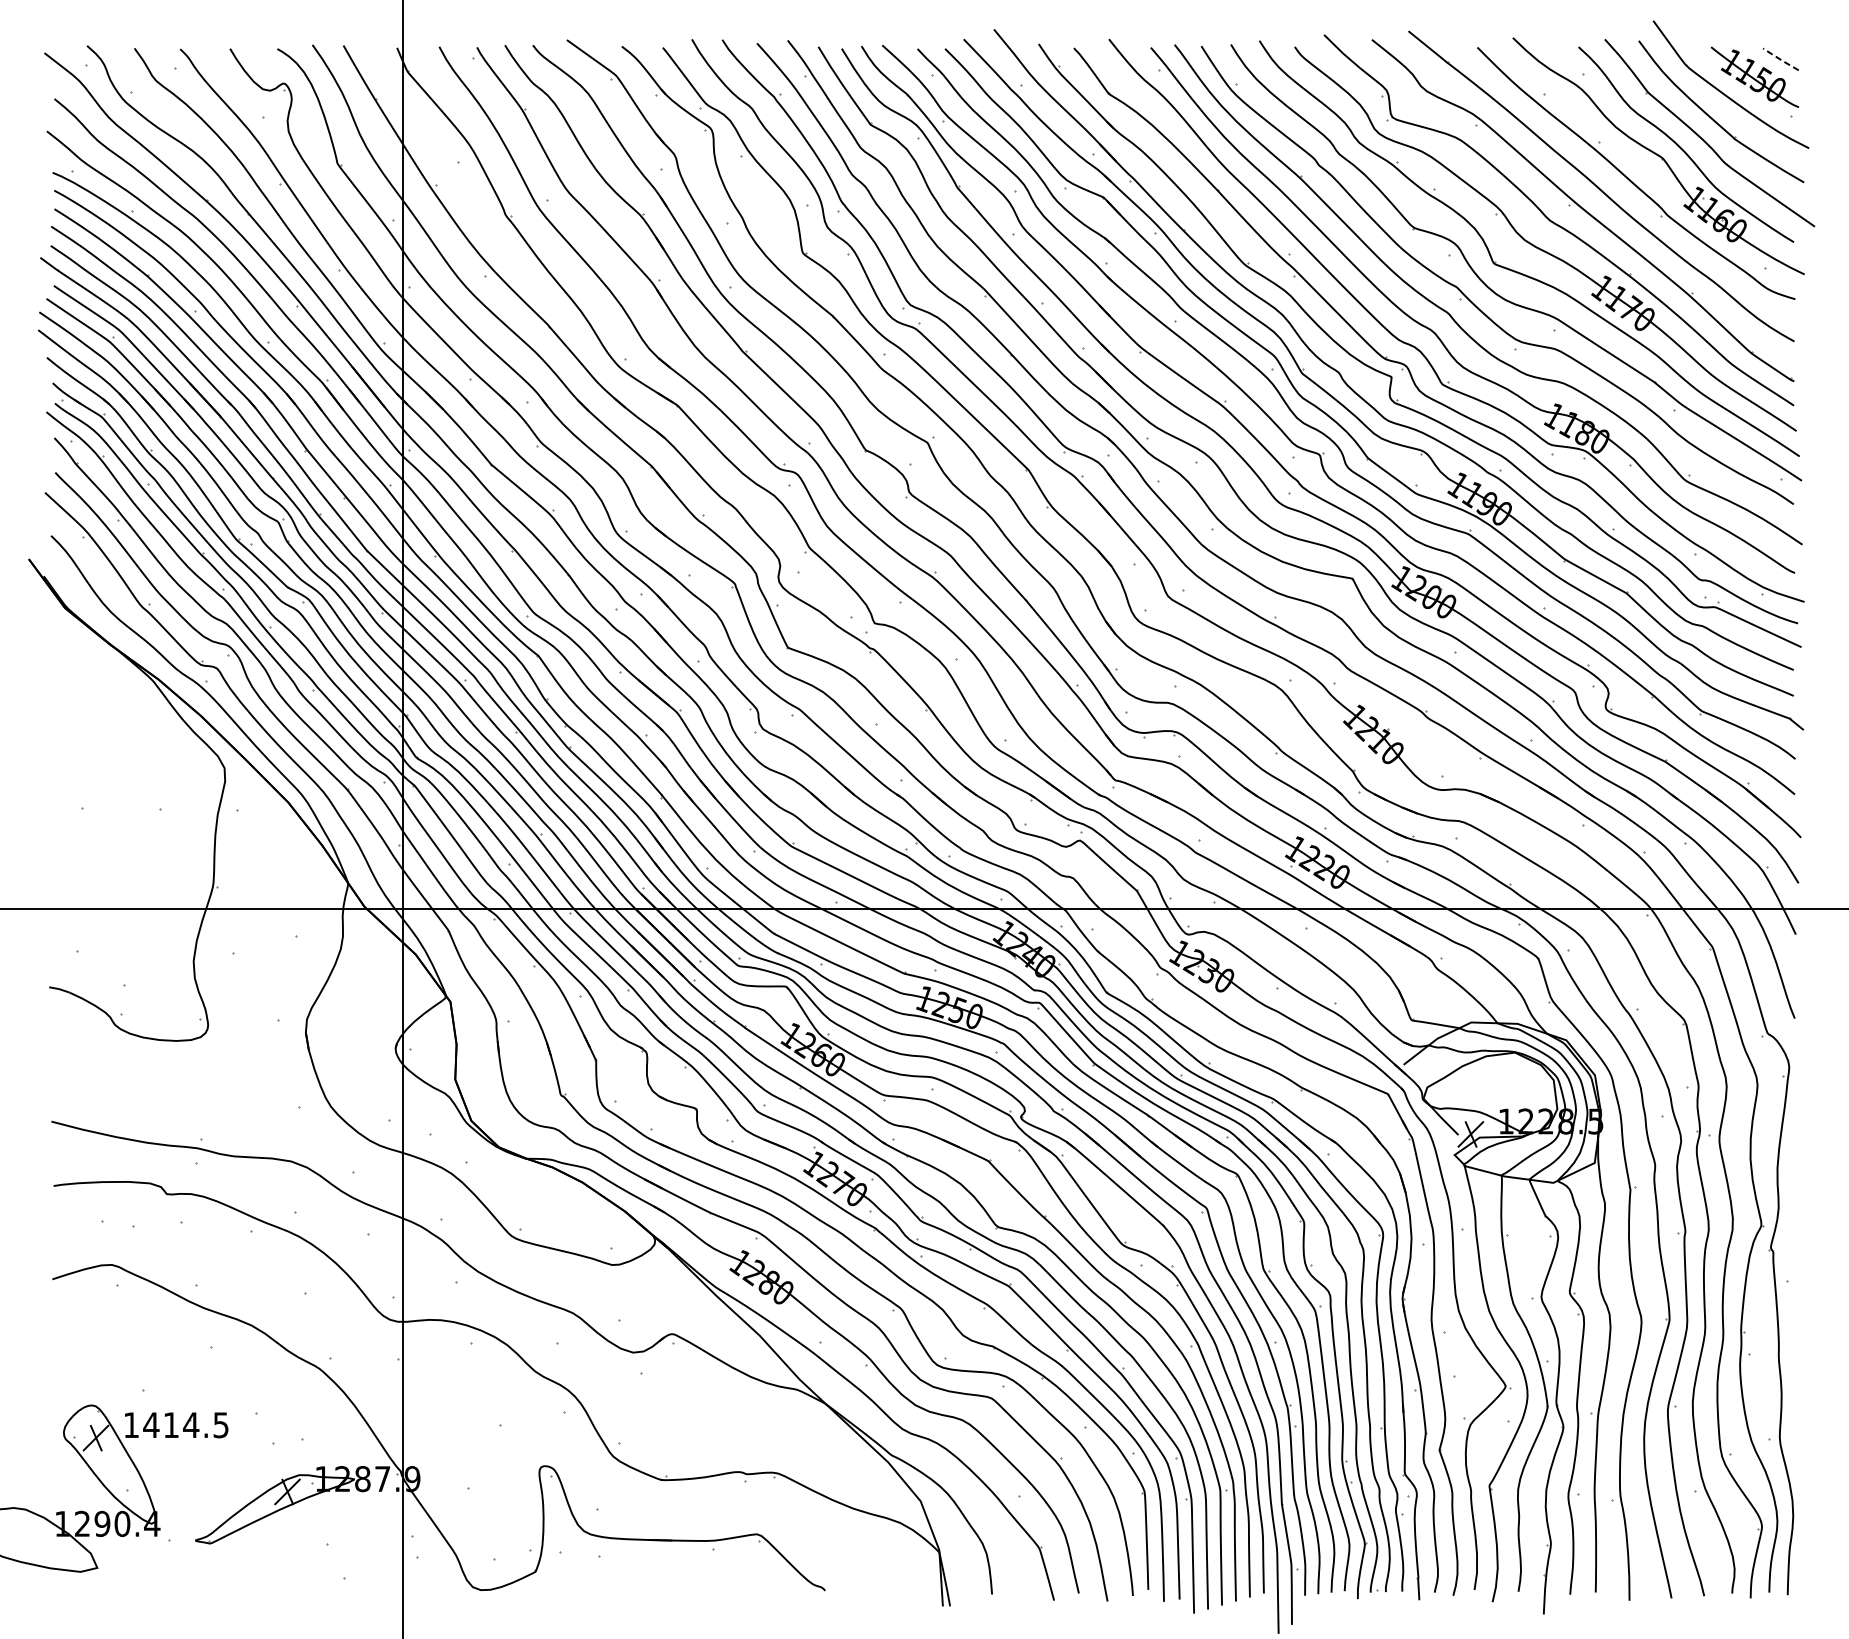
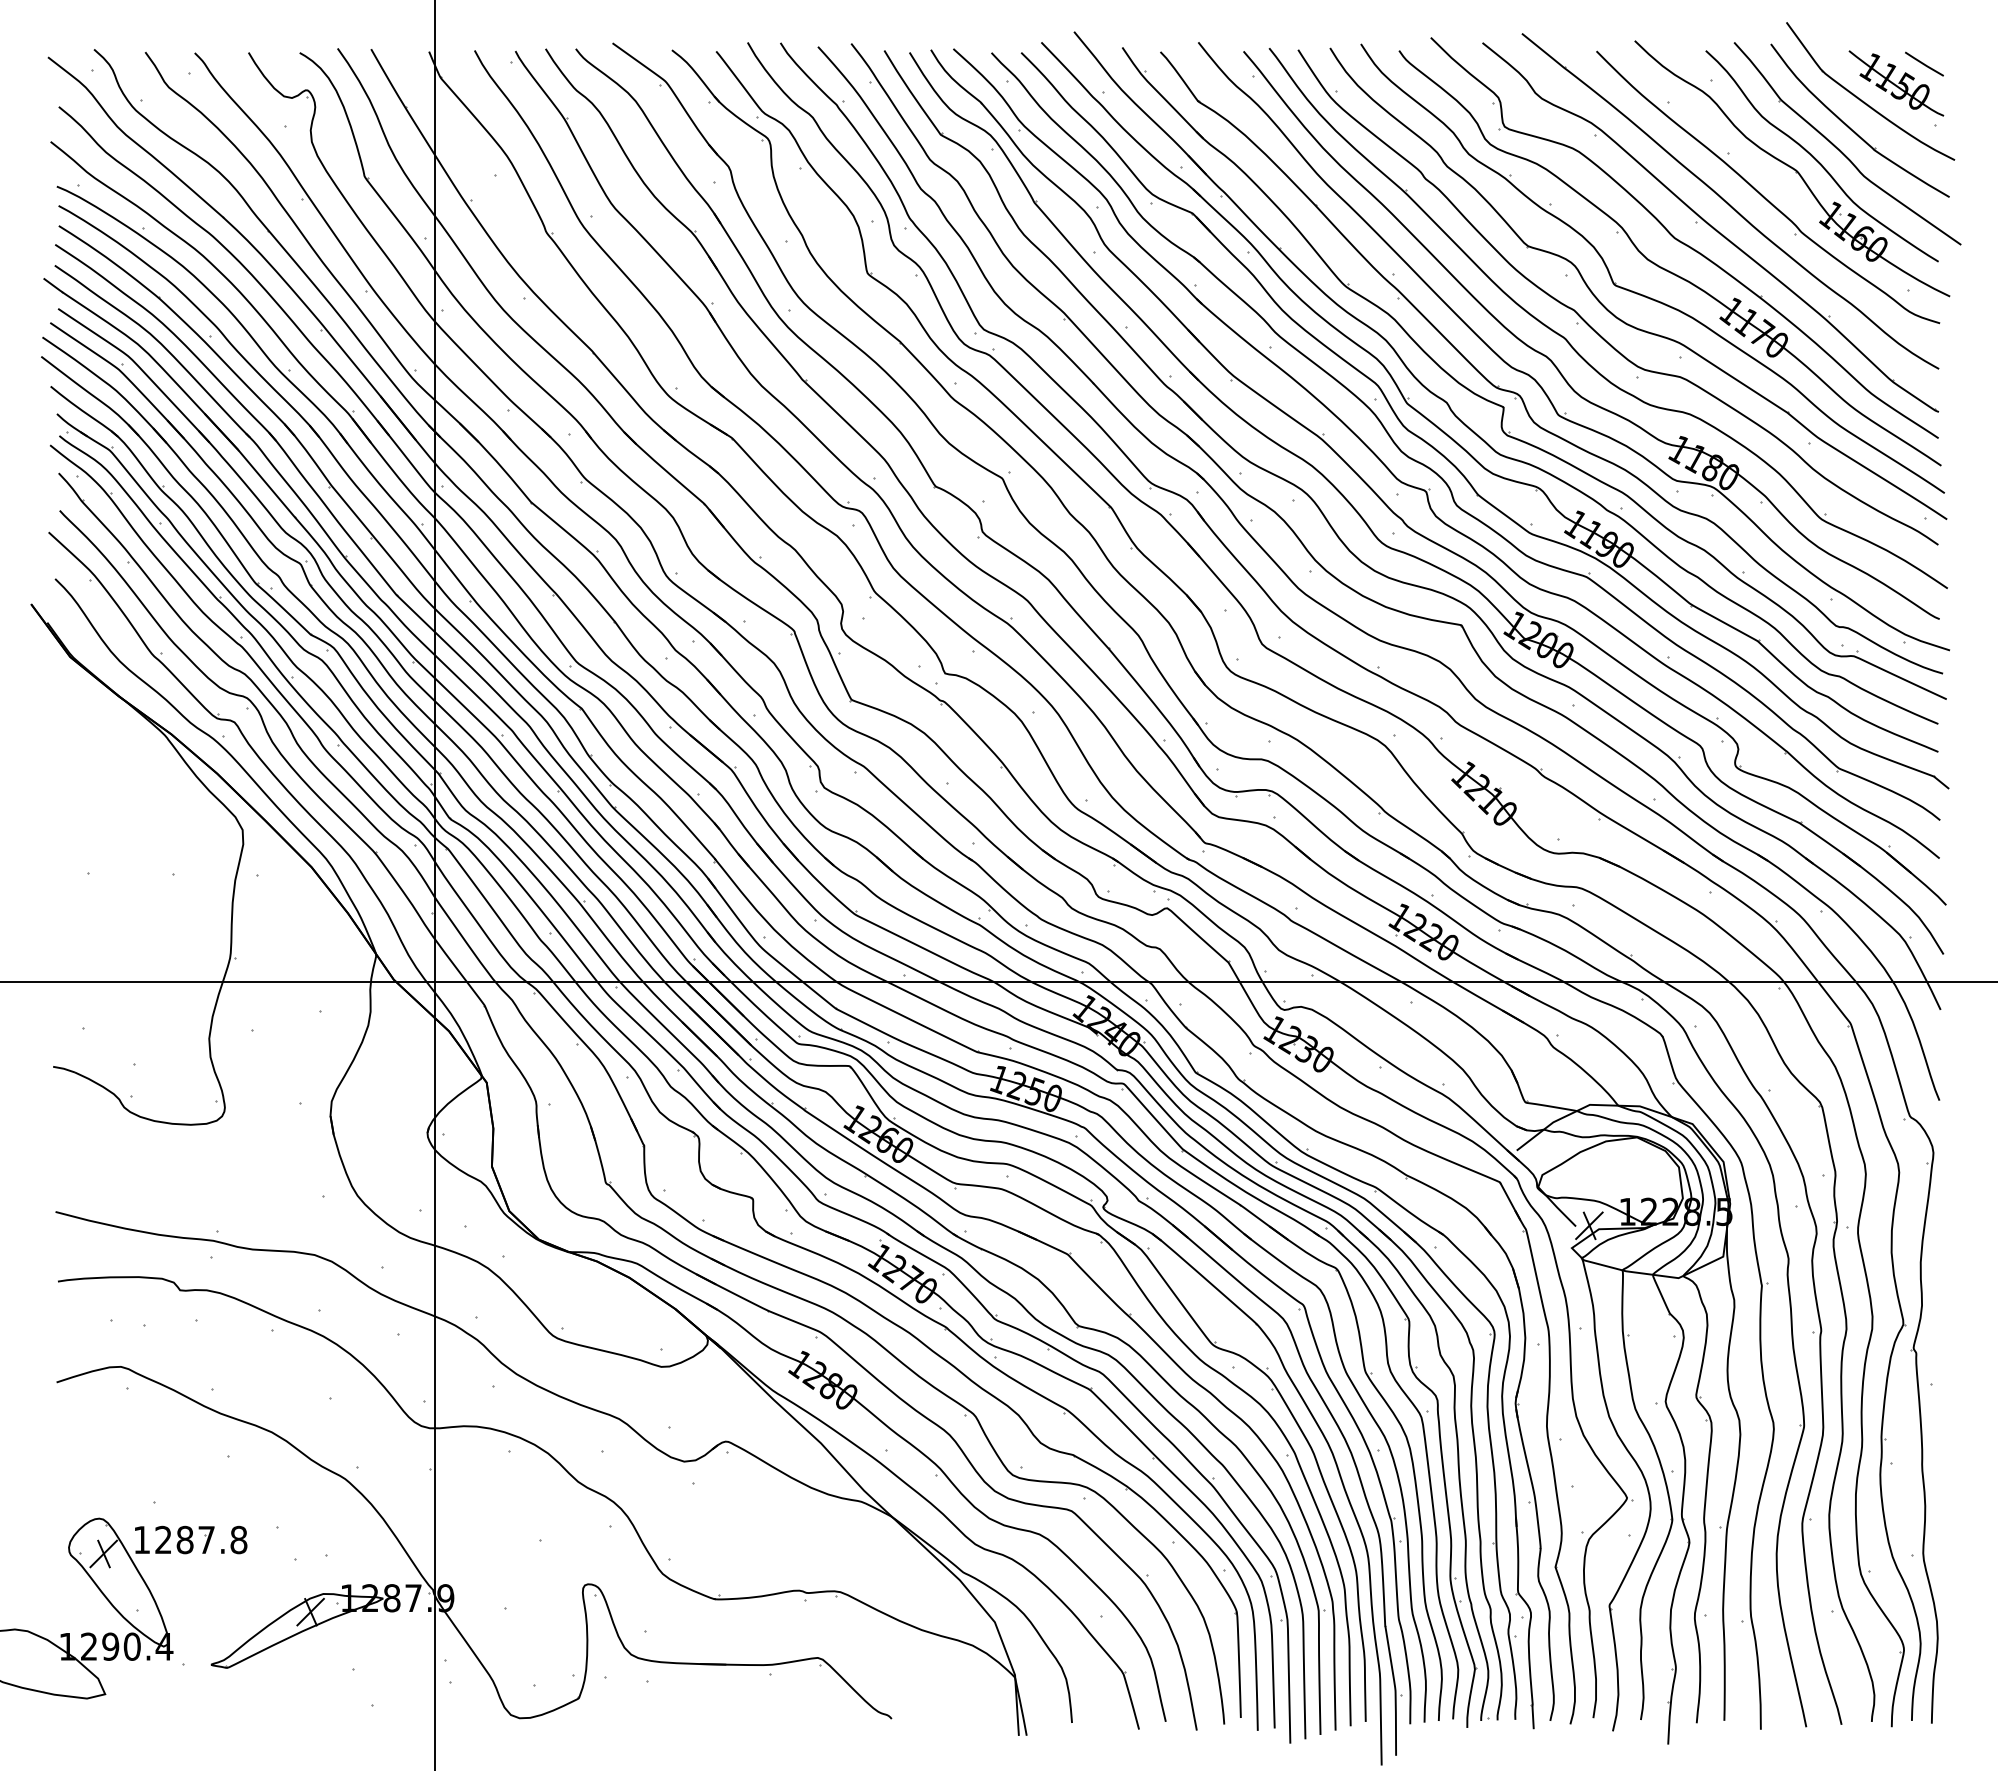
line: (1780, 59) -> (1923, 64), dashed -> solid
text: (185, 1424) -> (200, 1539), 1414.5 -> 1287.8

